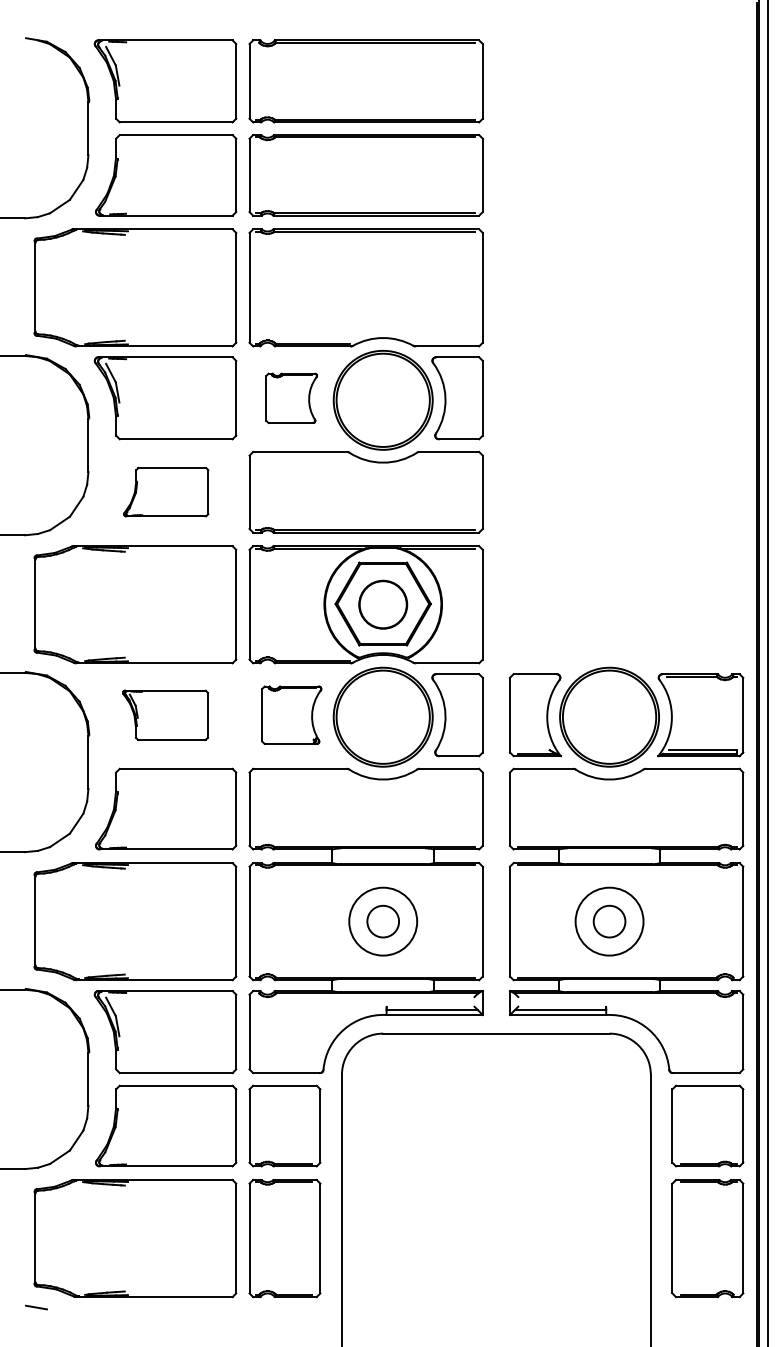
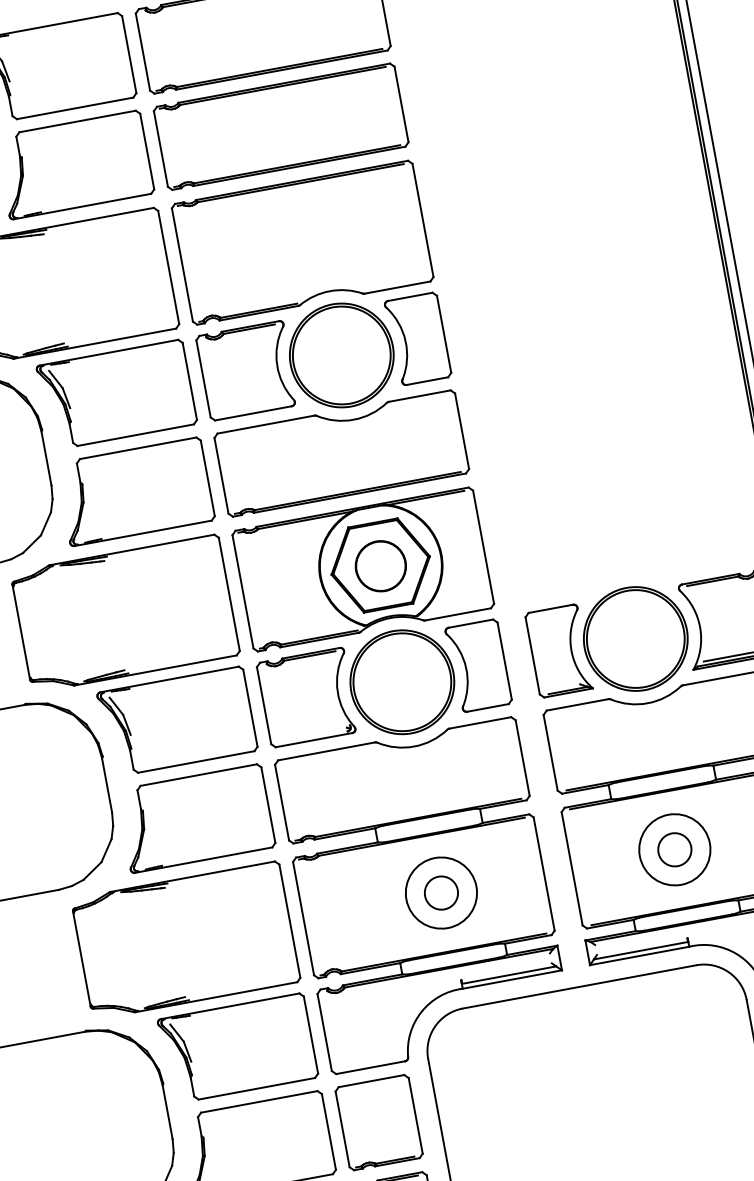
part: (291, 398) -> (246, 371), size x1.67
part: (166, 491) -> (135, 490), size x1.67
part: (165, 715) -> (177, 722), size x1.67
part: (291, 715) -> (307, 698), size x1.43

